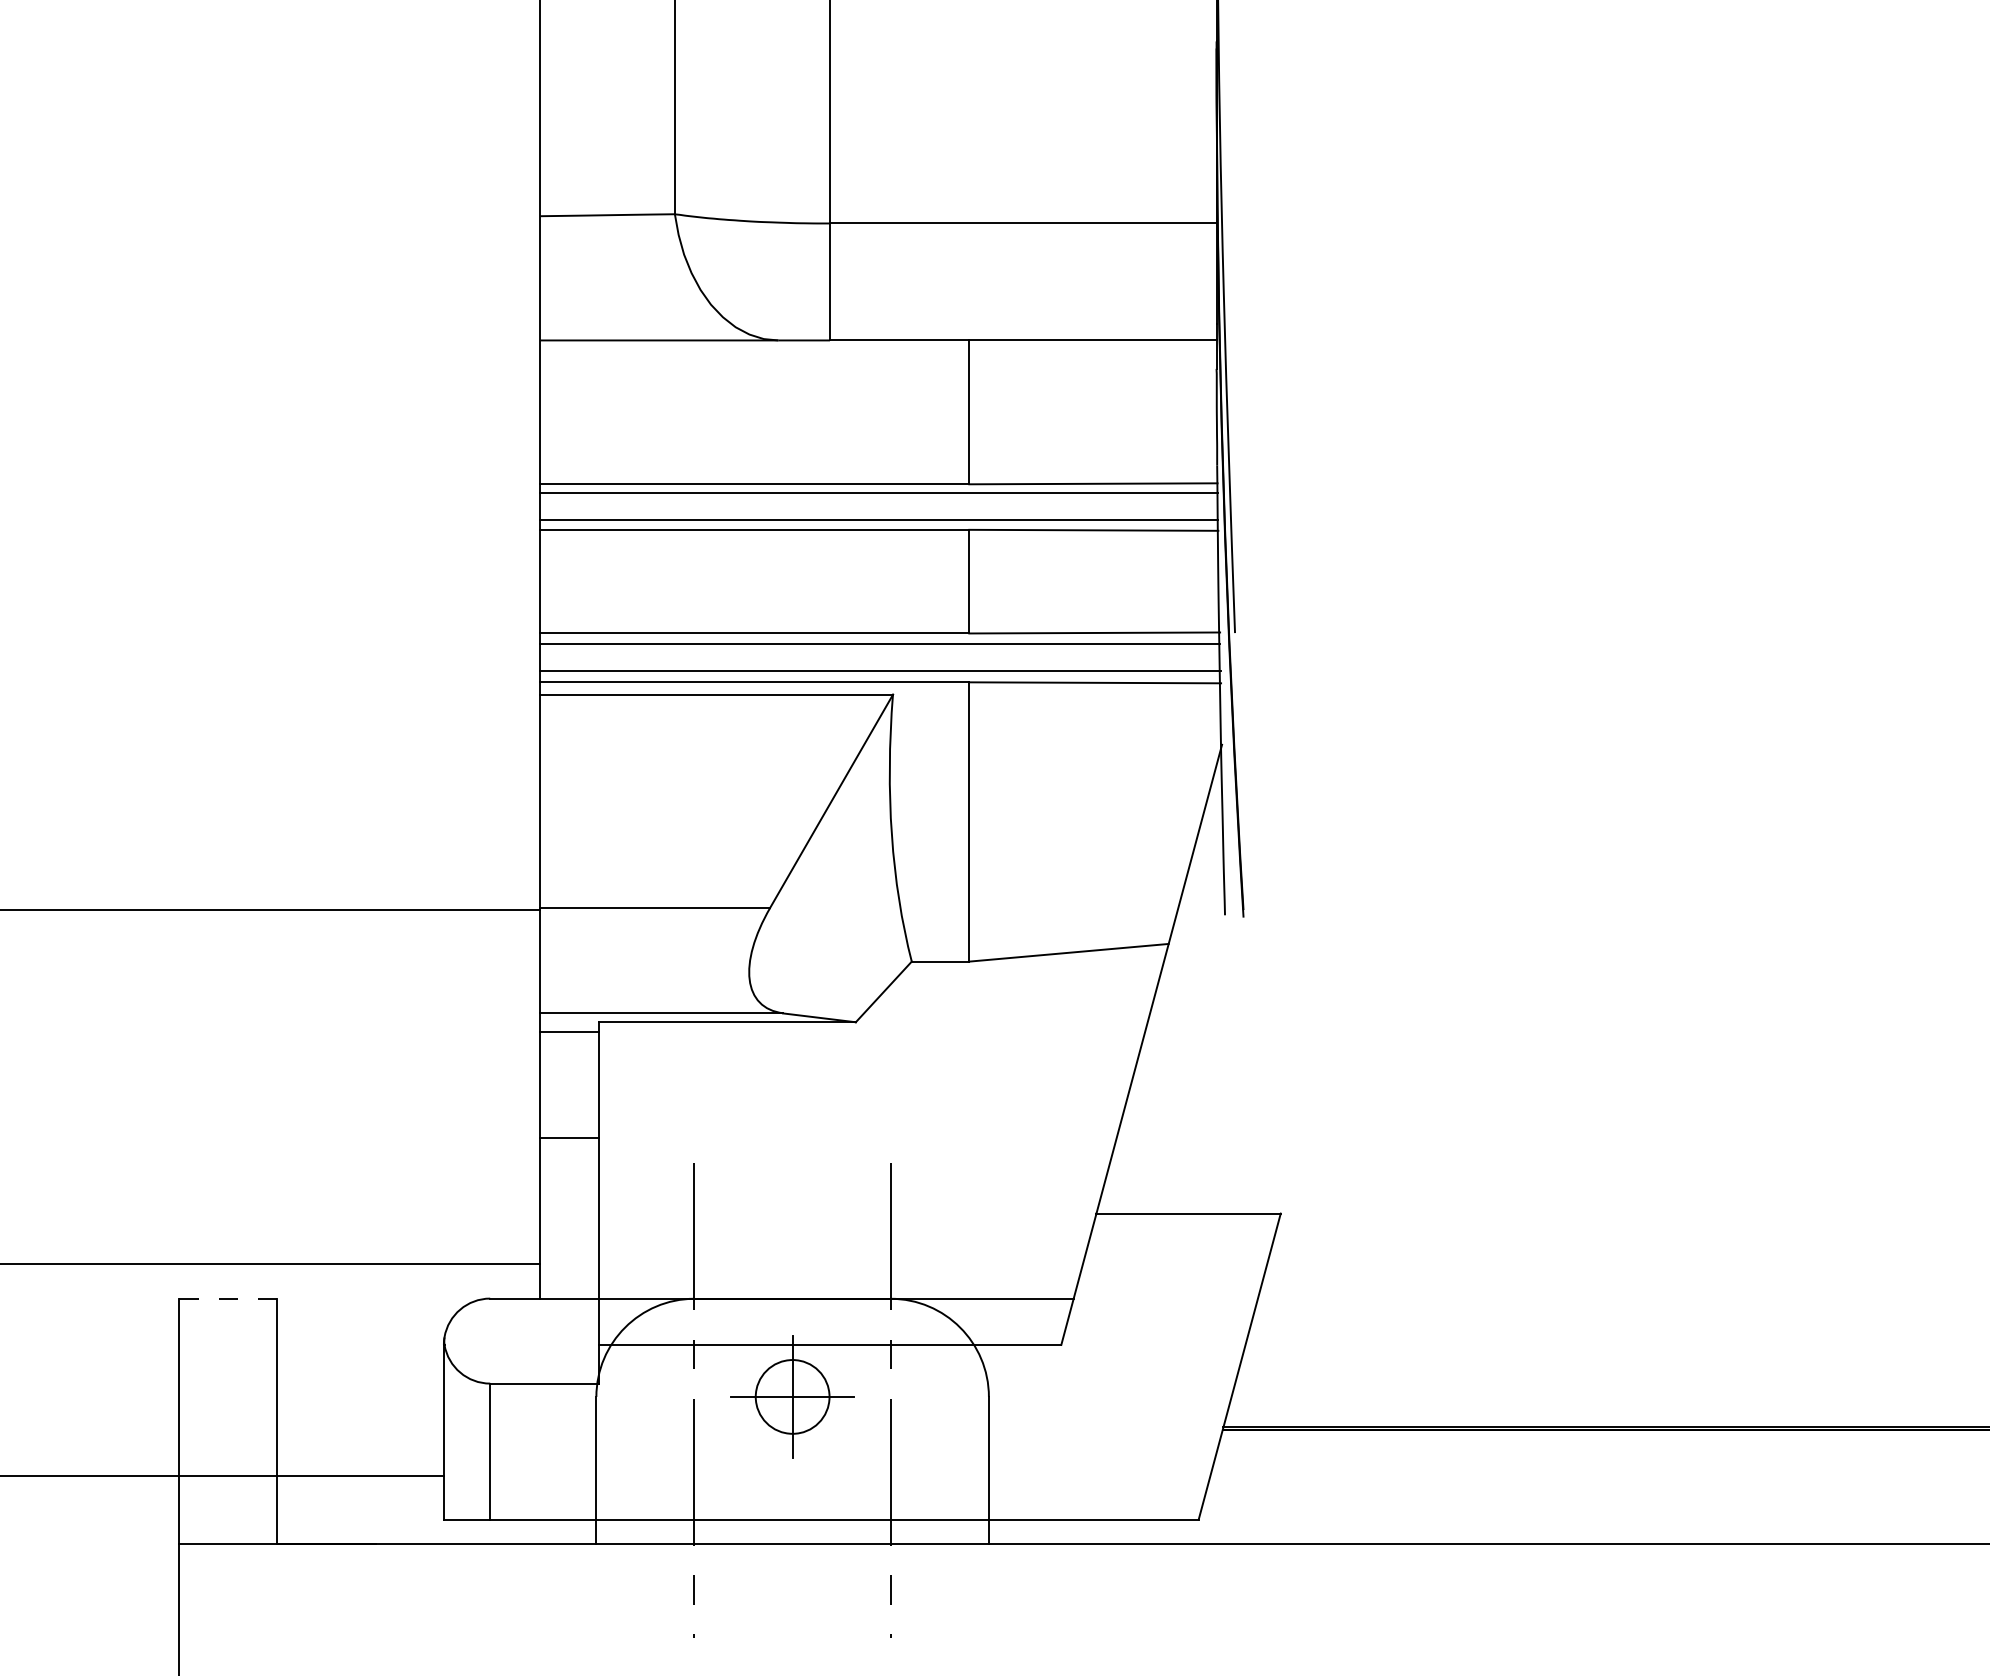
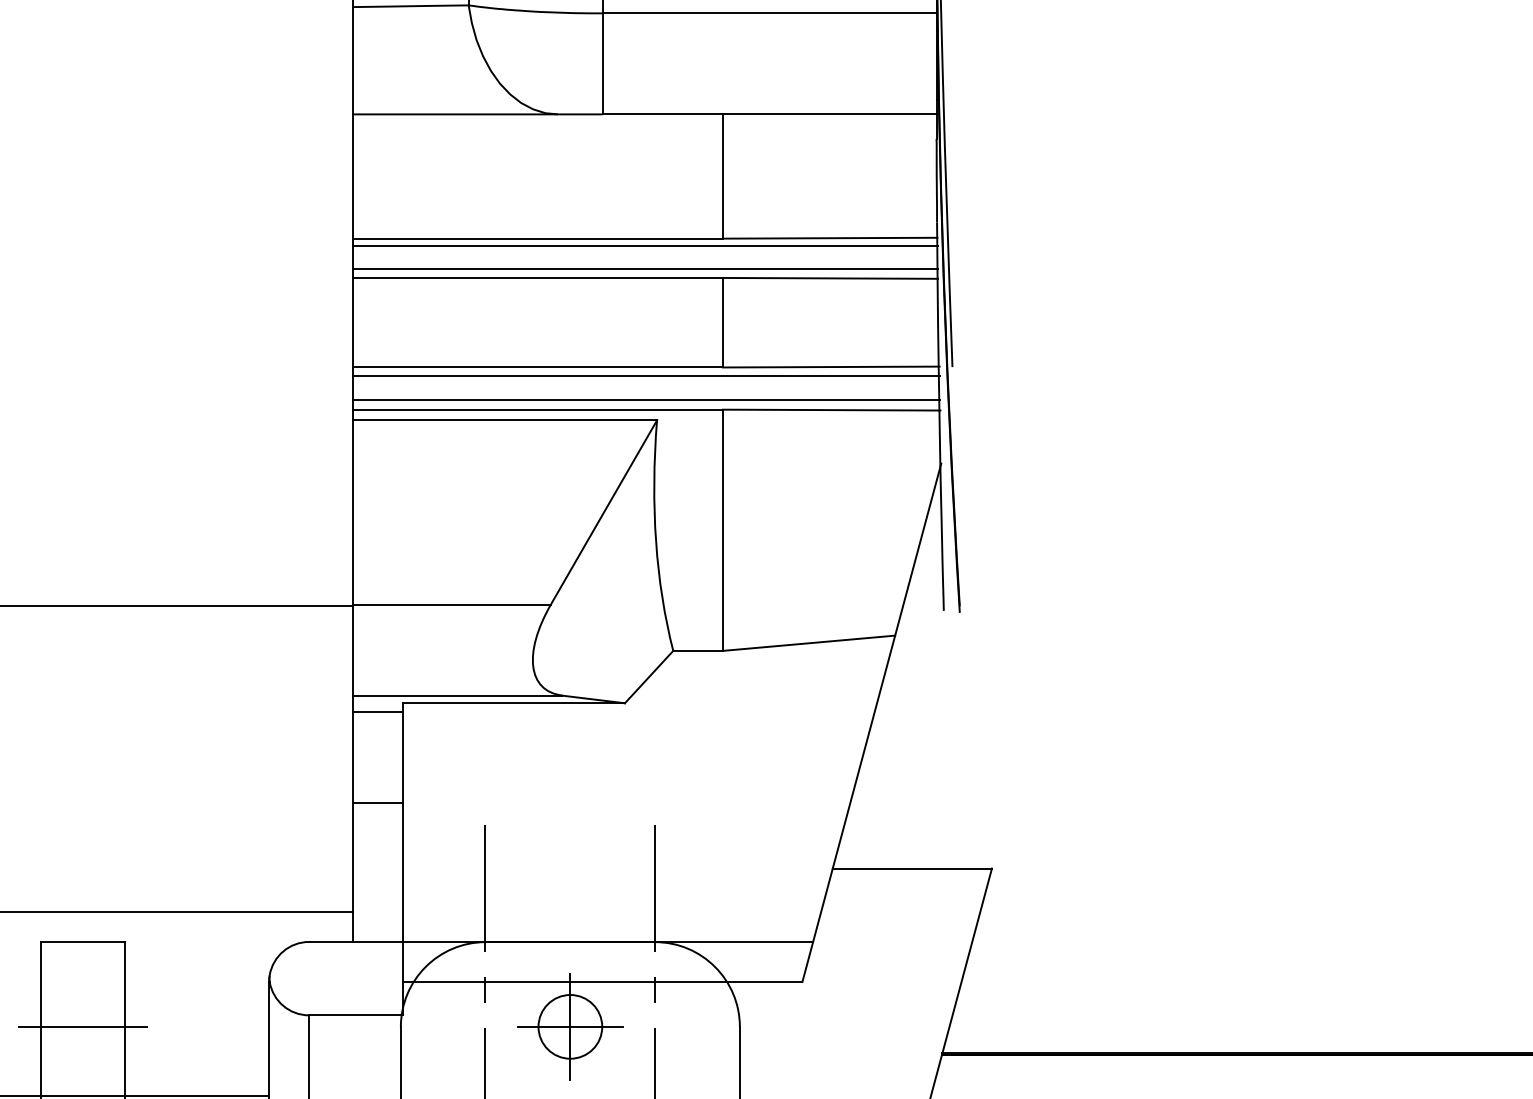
line: (228, 1298) -> (83, 941), dashed -> solid
line: (227, 1396) -> (82, 1026), added

